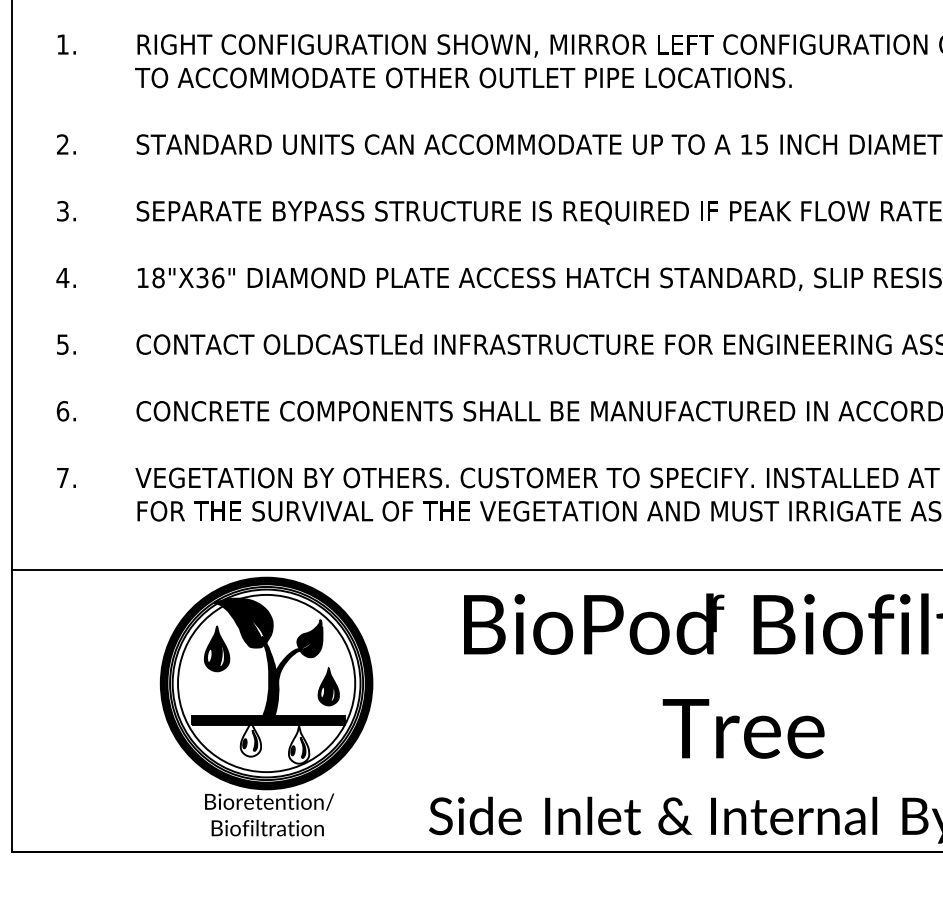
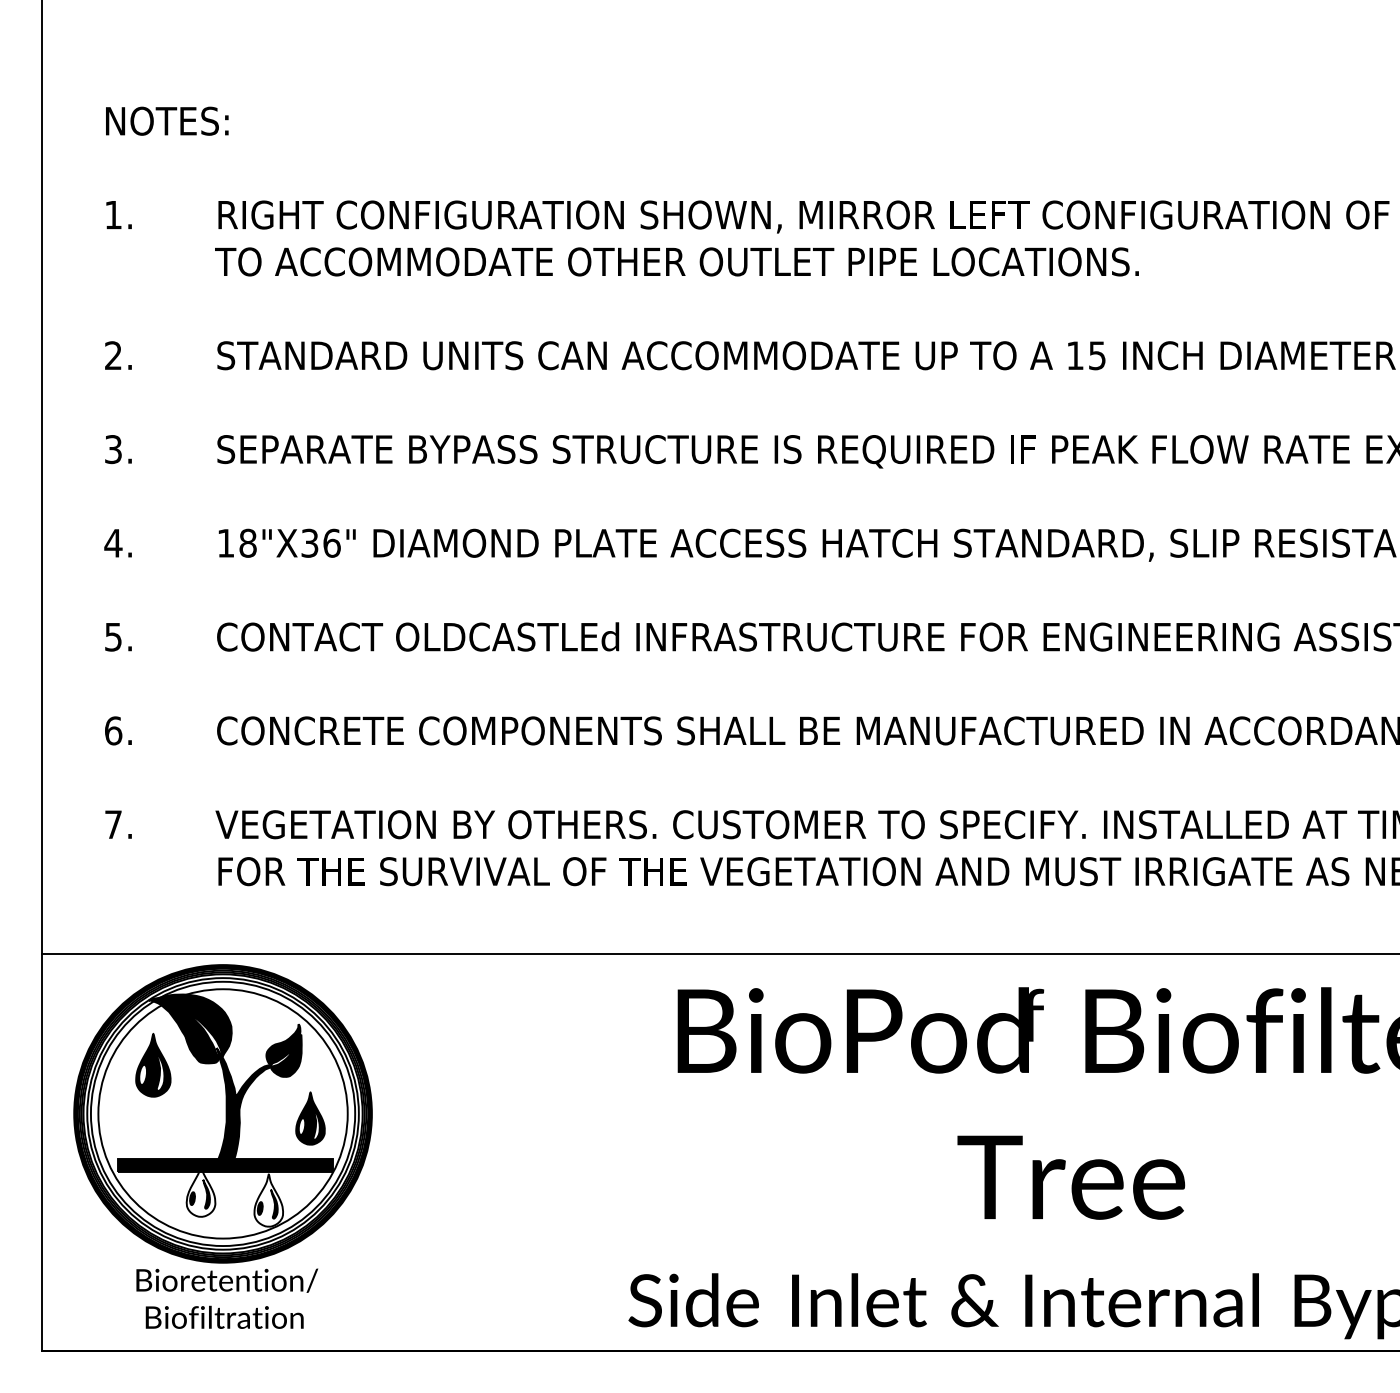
part: (266, 706) -> (222, 1146), moved

